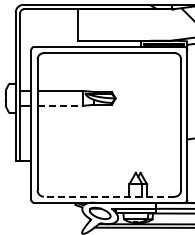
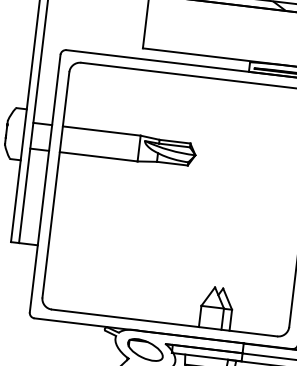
line: (60, 105) -> (99, 156), dashed -> solid
line: (109, 196) -> (164, 322), dashed -> solid

